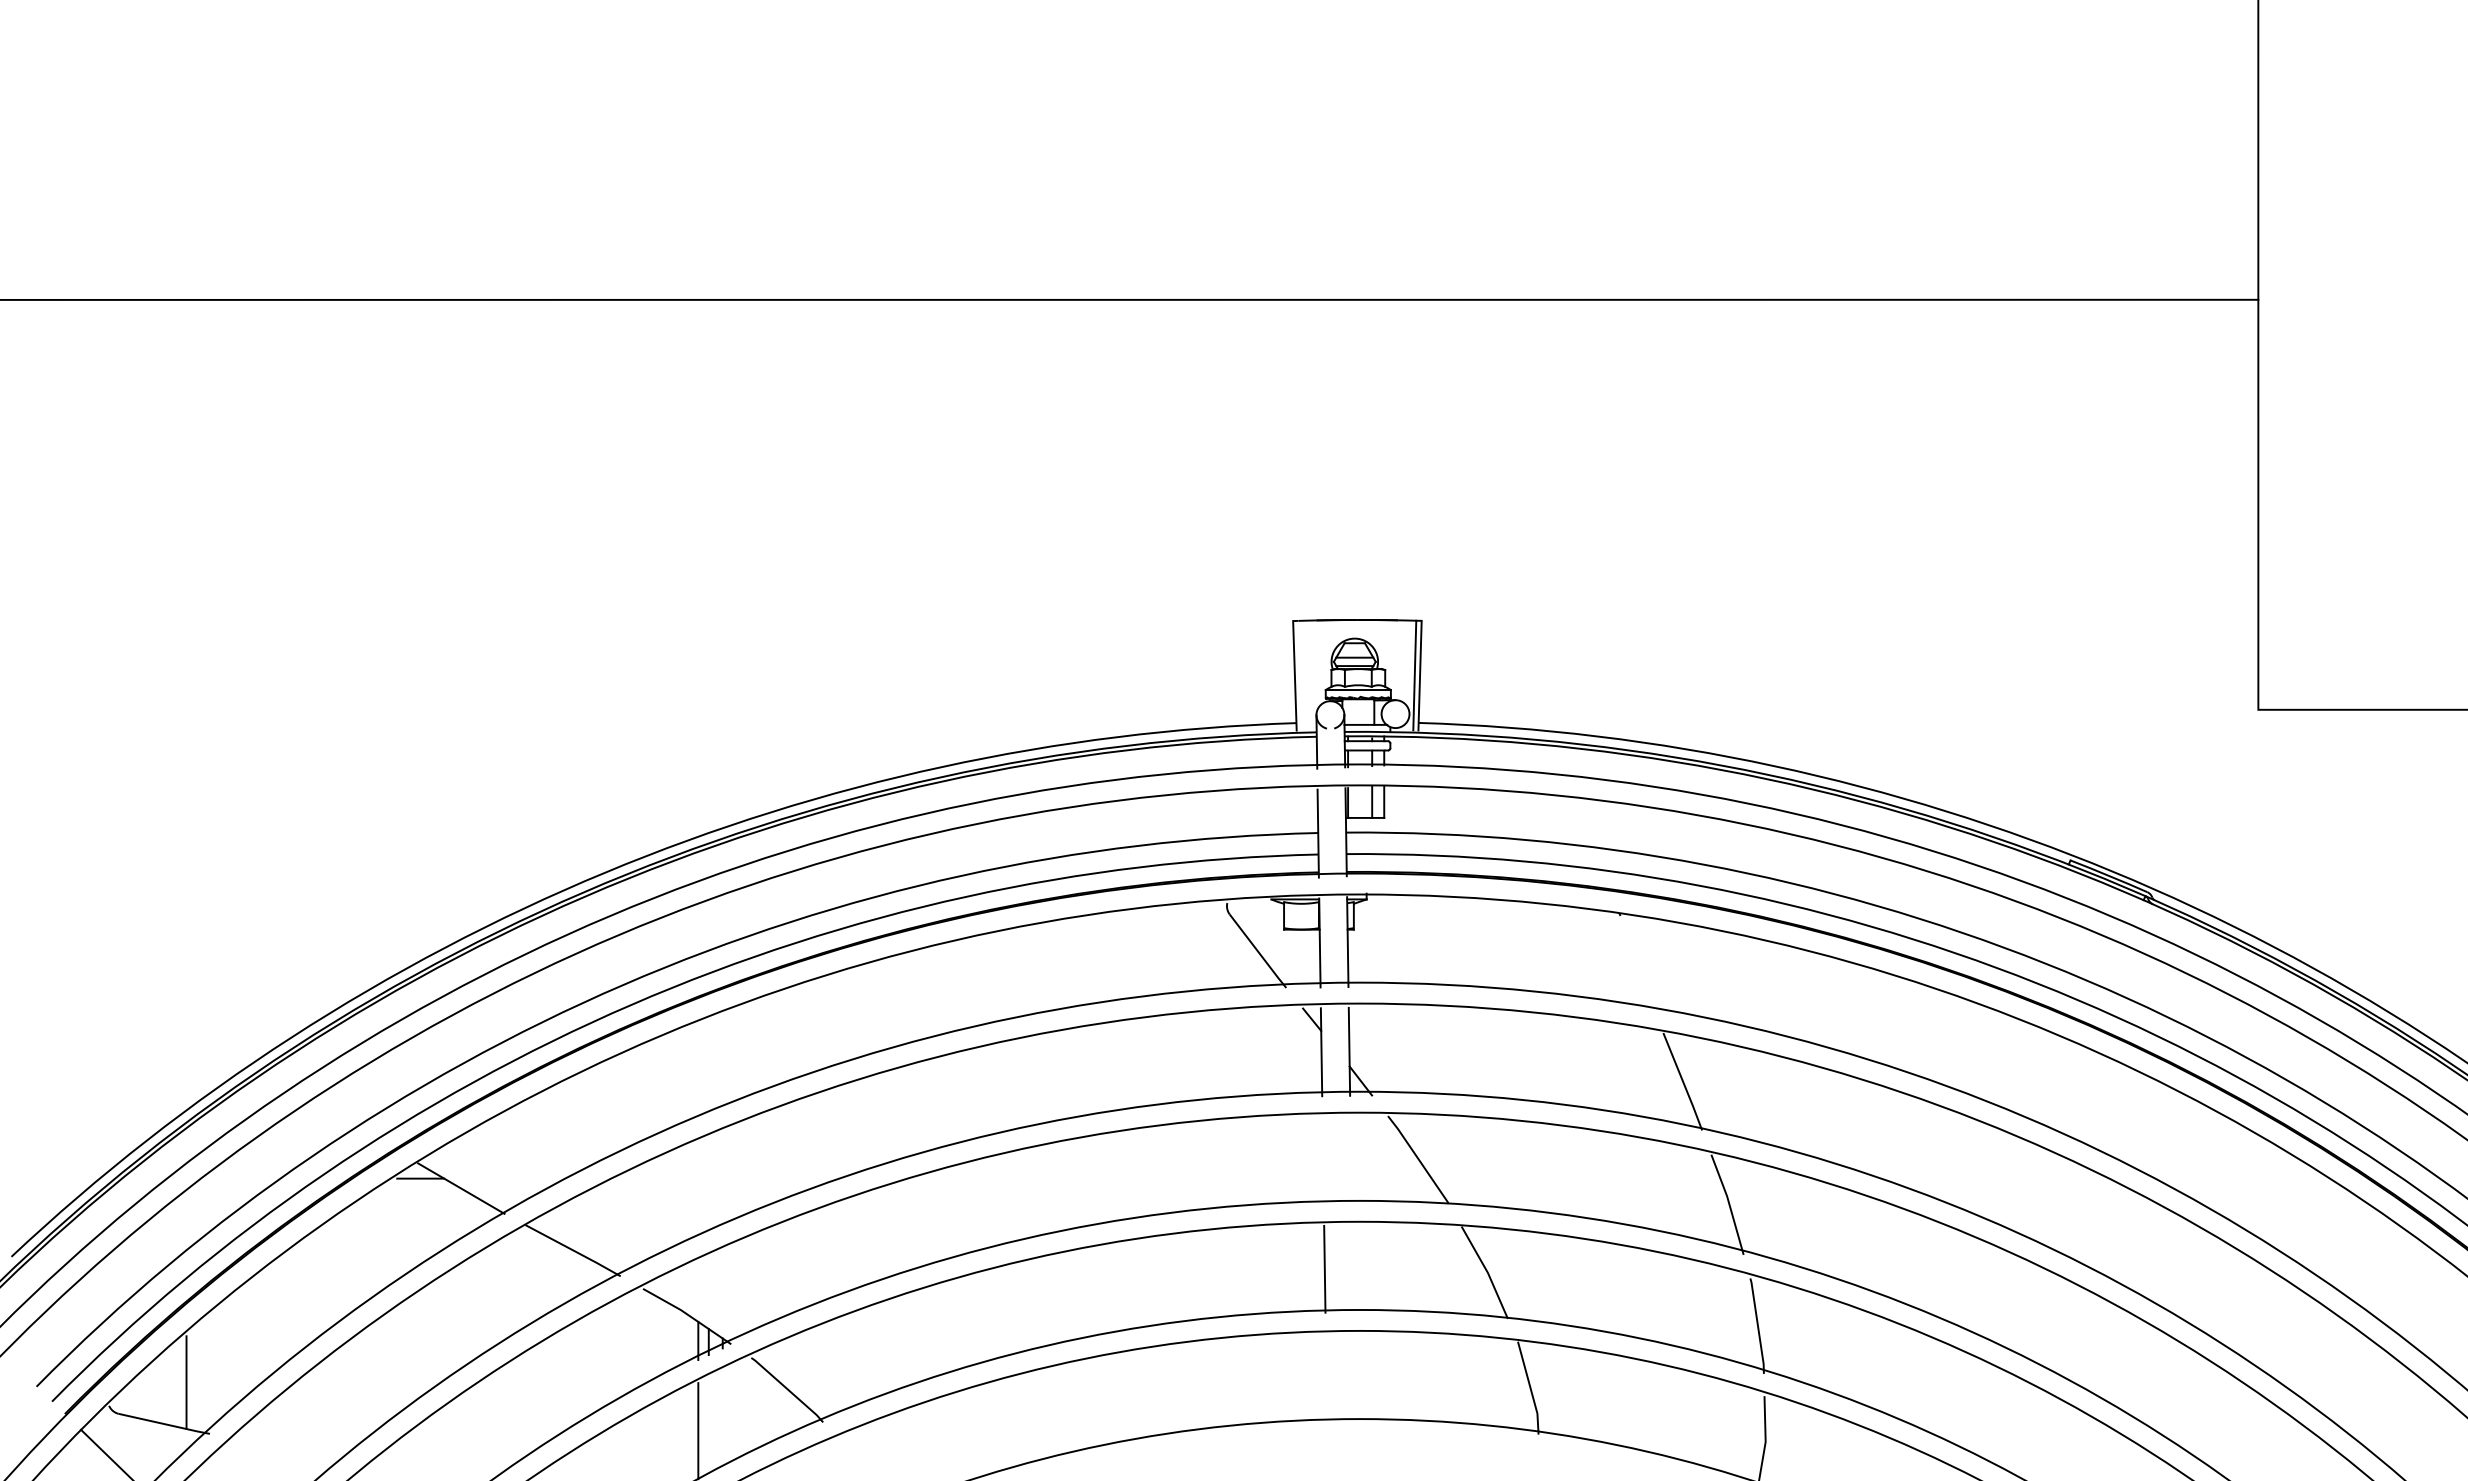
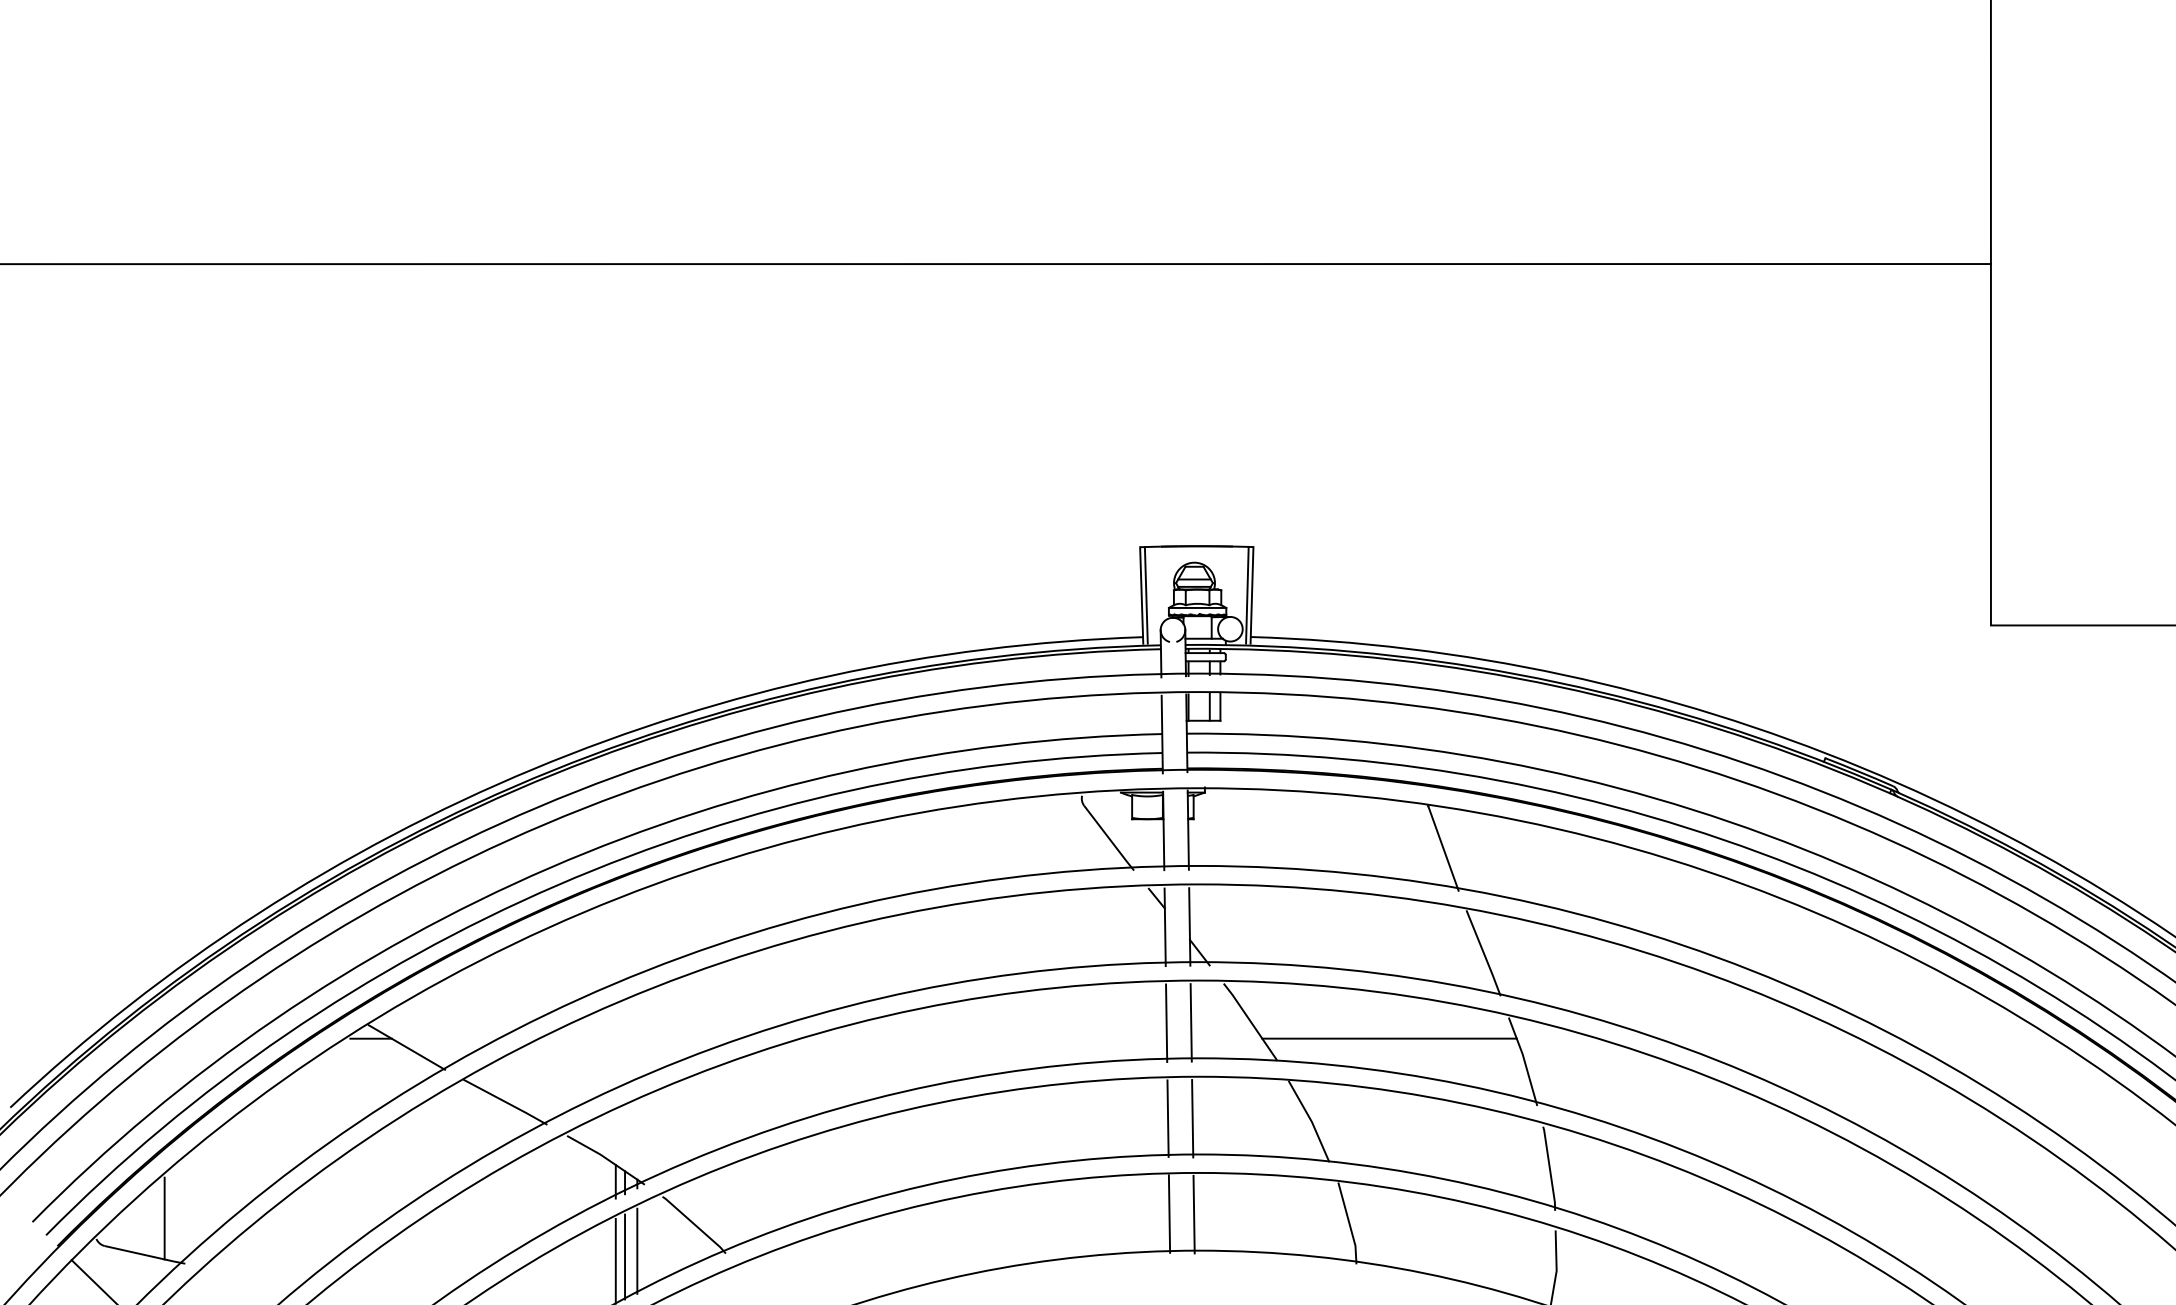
line: (1299, 675) -> (1145, 595), added
line: (1637, 962) -> (1443, 848), added
line: (1350, 1160) -> (1190, 1022), added
line: (1322, 1161) -> (1166, 1023), added
line: (1575, 1178) -> (1389, 1038), added
line: (1352, 1269) -> (1192, 1118), added
line: (1326, 1377) -> (1169, 1214), added
line: (1354, 1378) -> (1194, 1214), added
line: (722, 1419) -> (637, 1251), added
line: (708, 1426) -> (624, 1257), added

